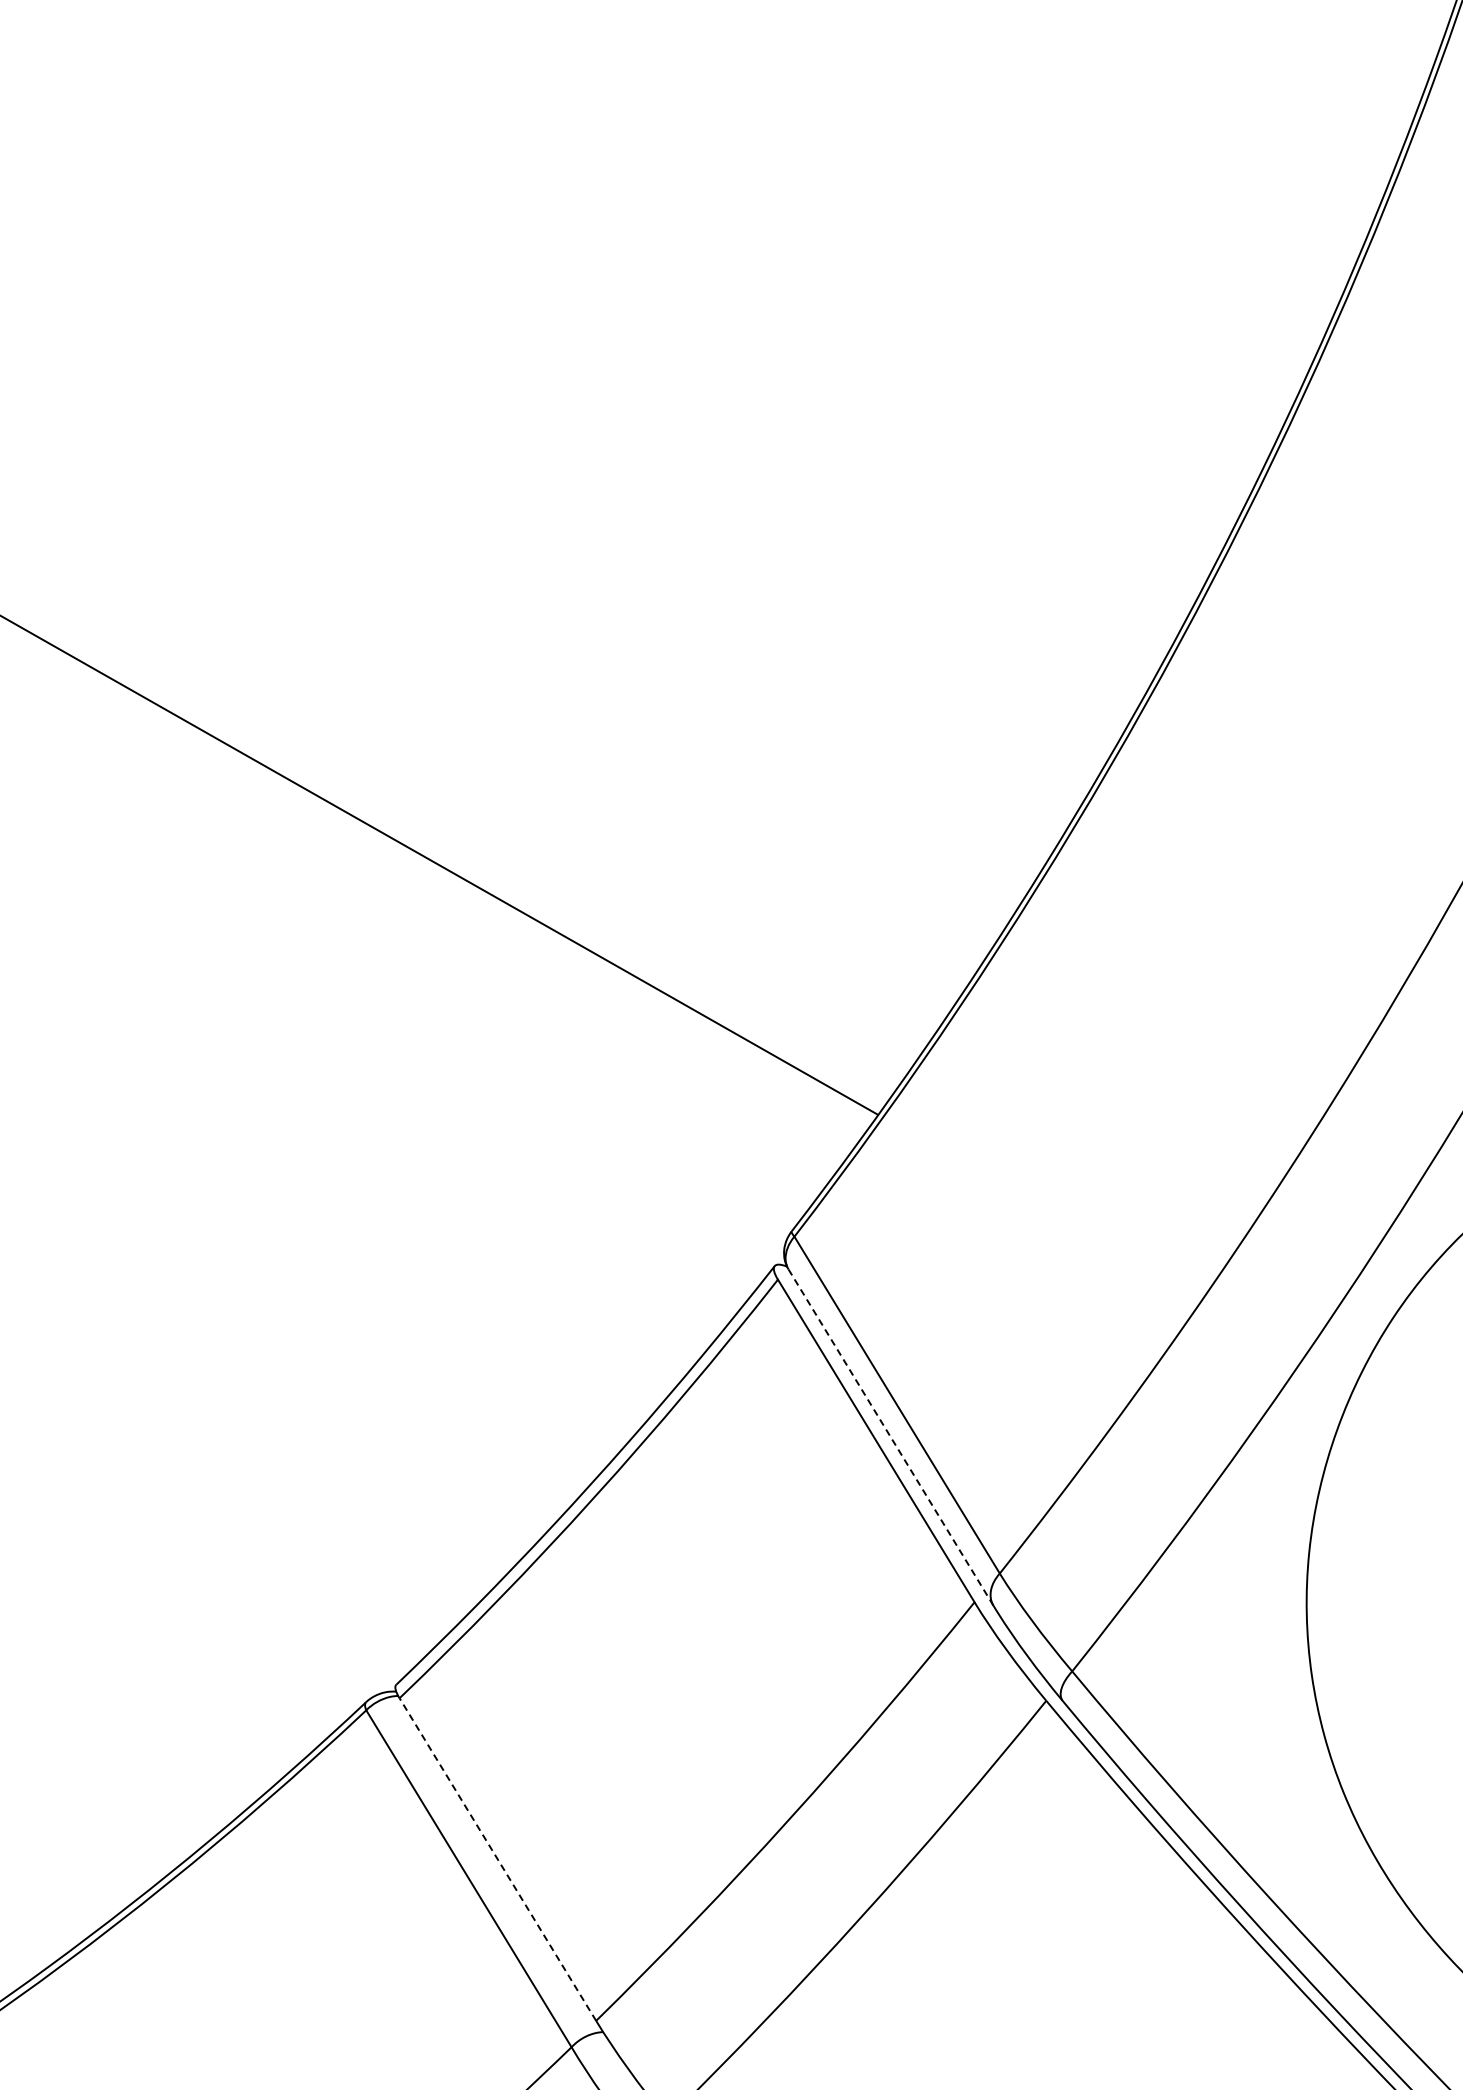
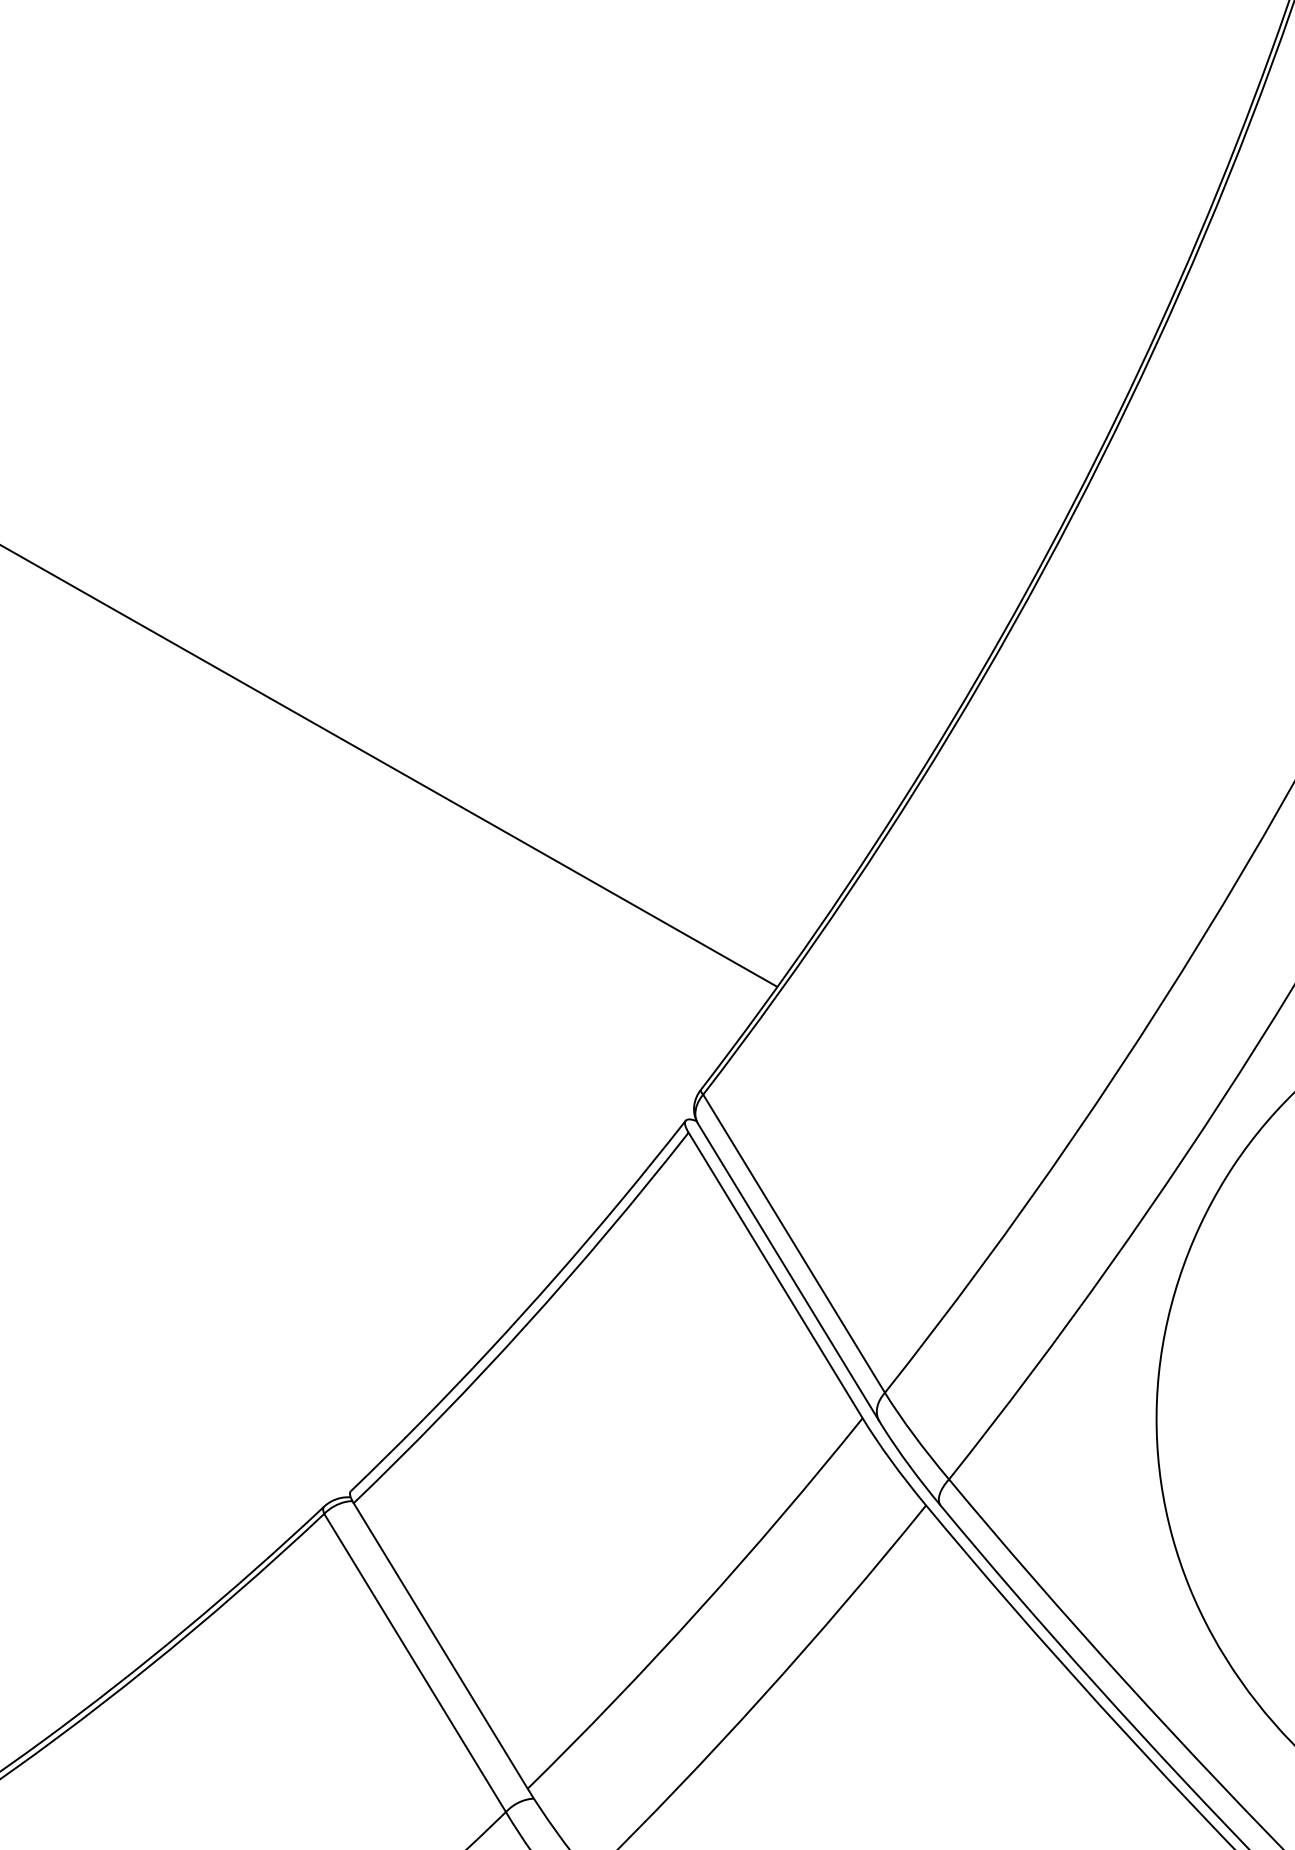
line: (891, 1437) -> (789, 1272), dashed -> solid
line: (497, 1859) -> (440, 1645), dashed -> solid

